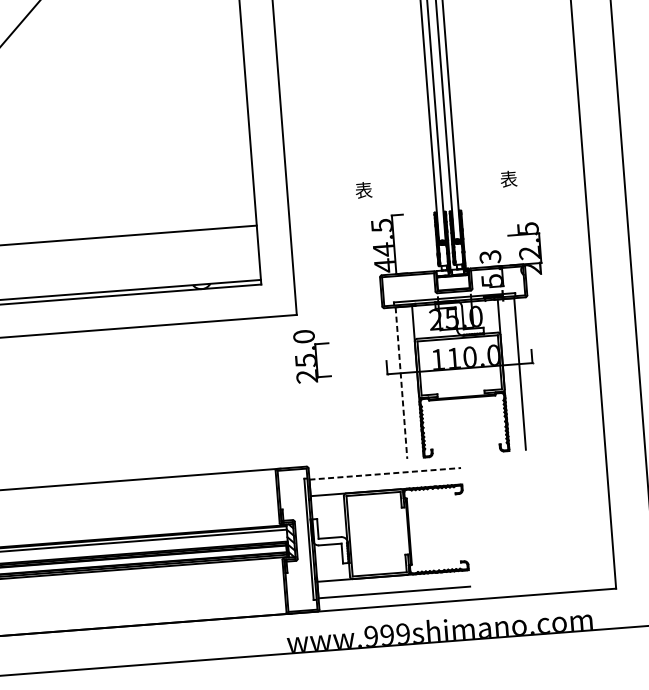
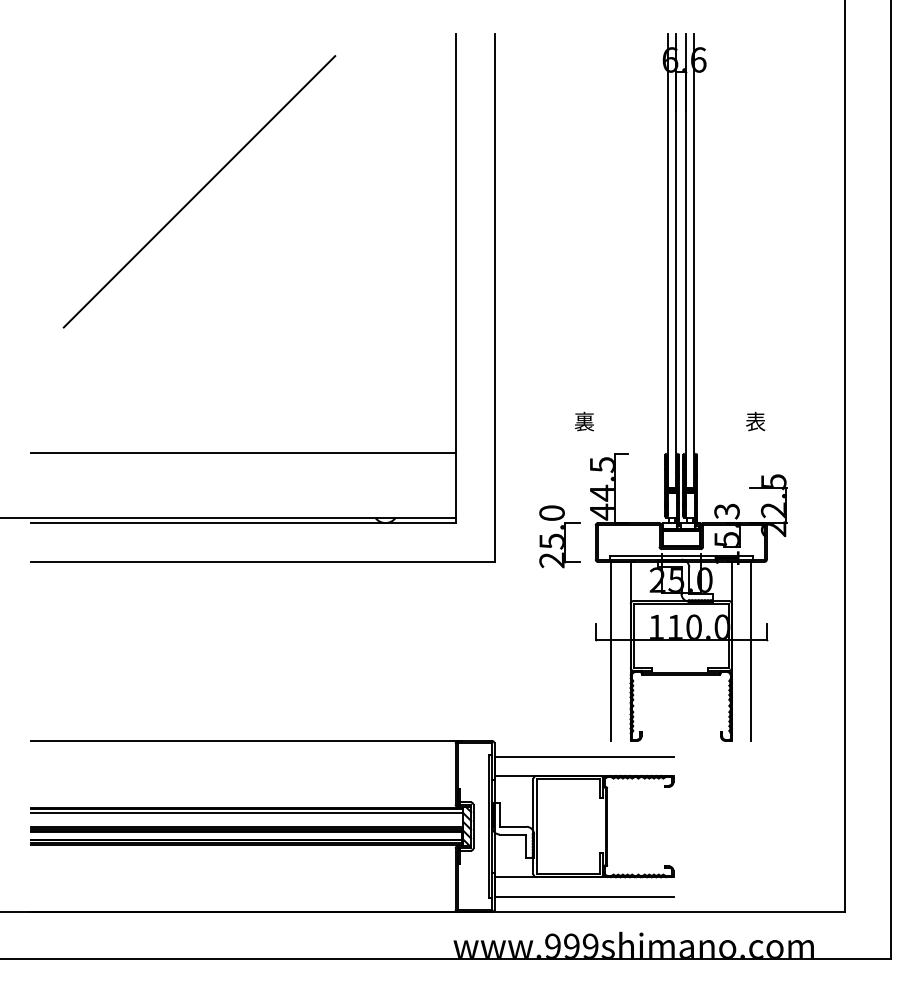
text: (363, 191) -> (583, 422), 表 -> 裏
part: (311, 355) -> (559, 536), moved
line: (401, 383) -> (611, 651), dashed -> solid
line: (385, 473) -> (584, 756), dashed -> solid

